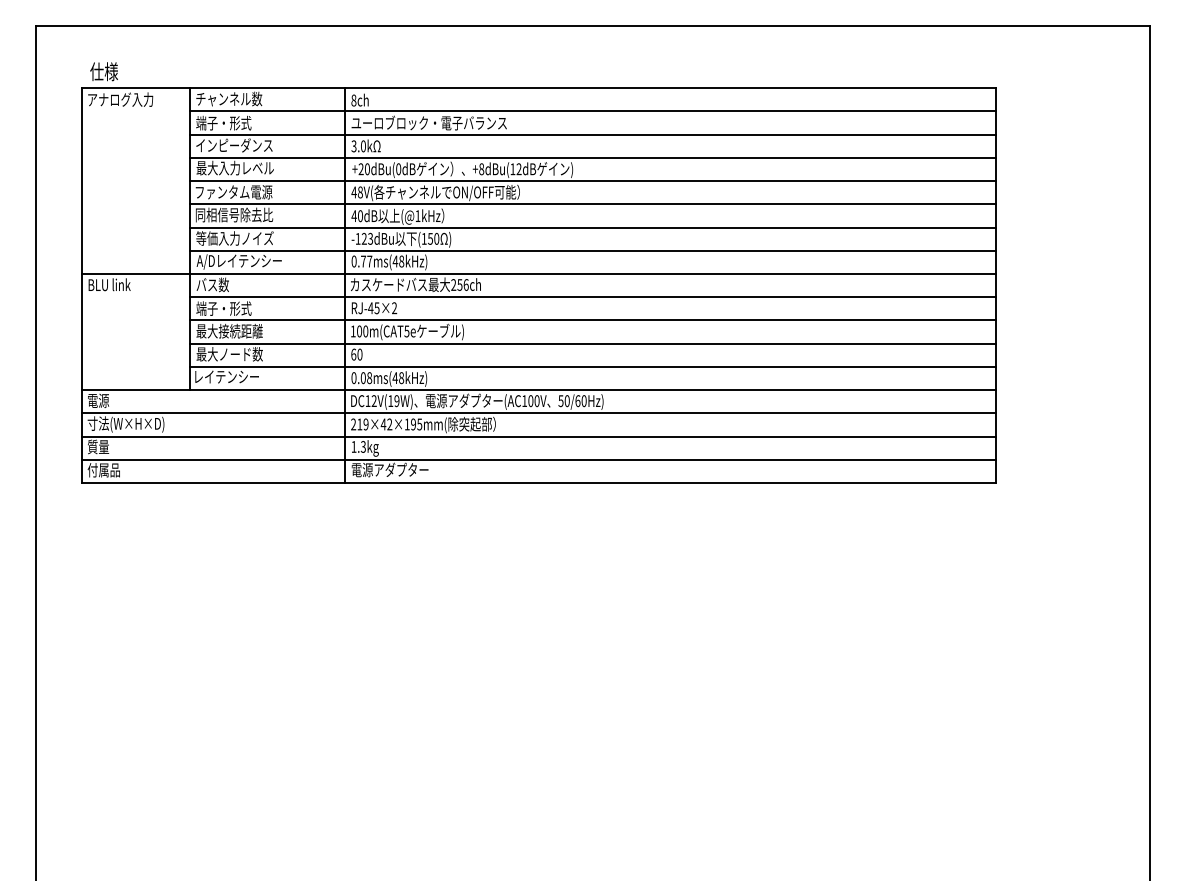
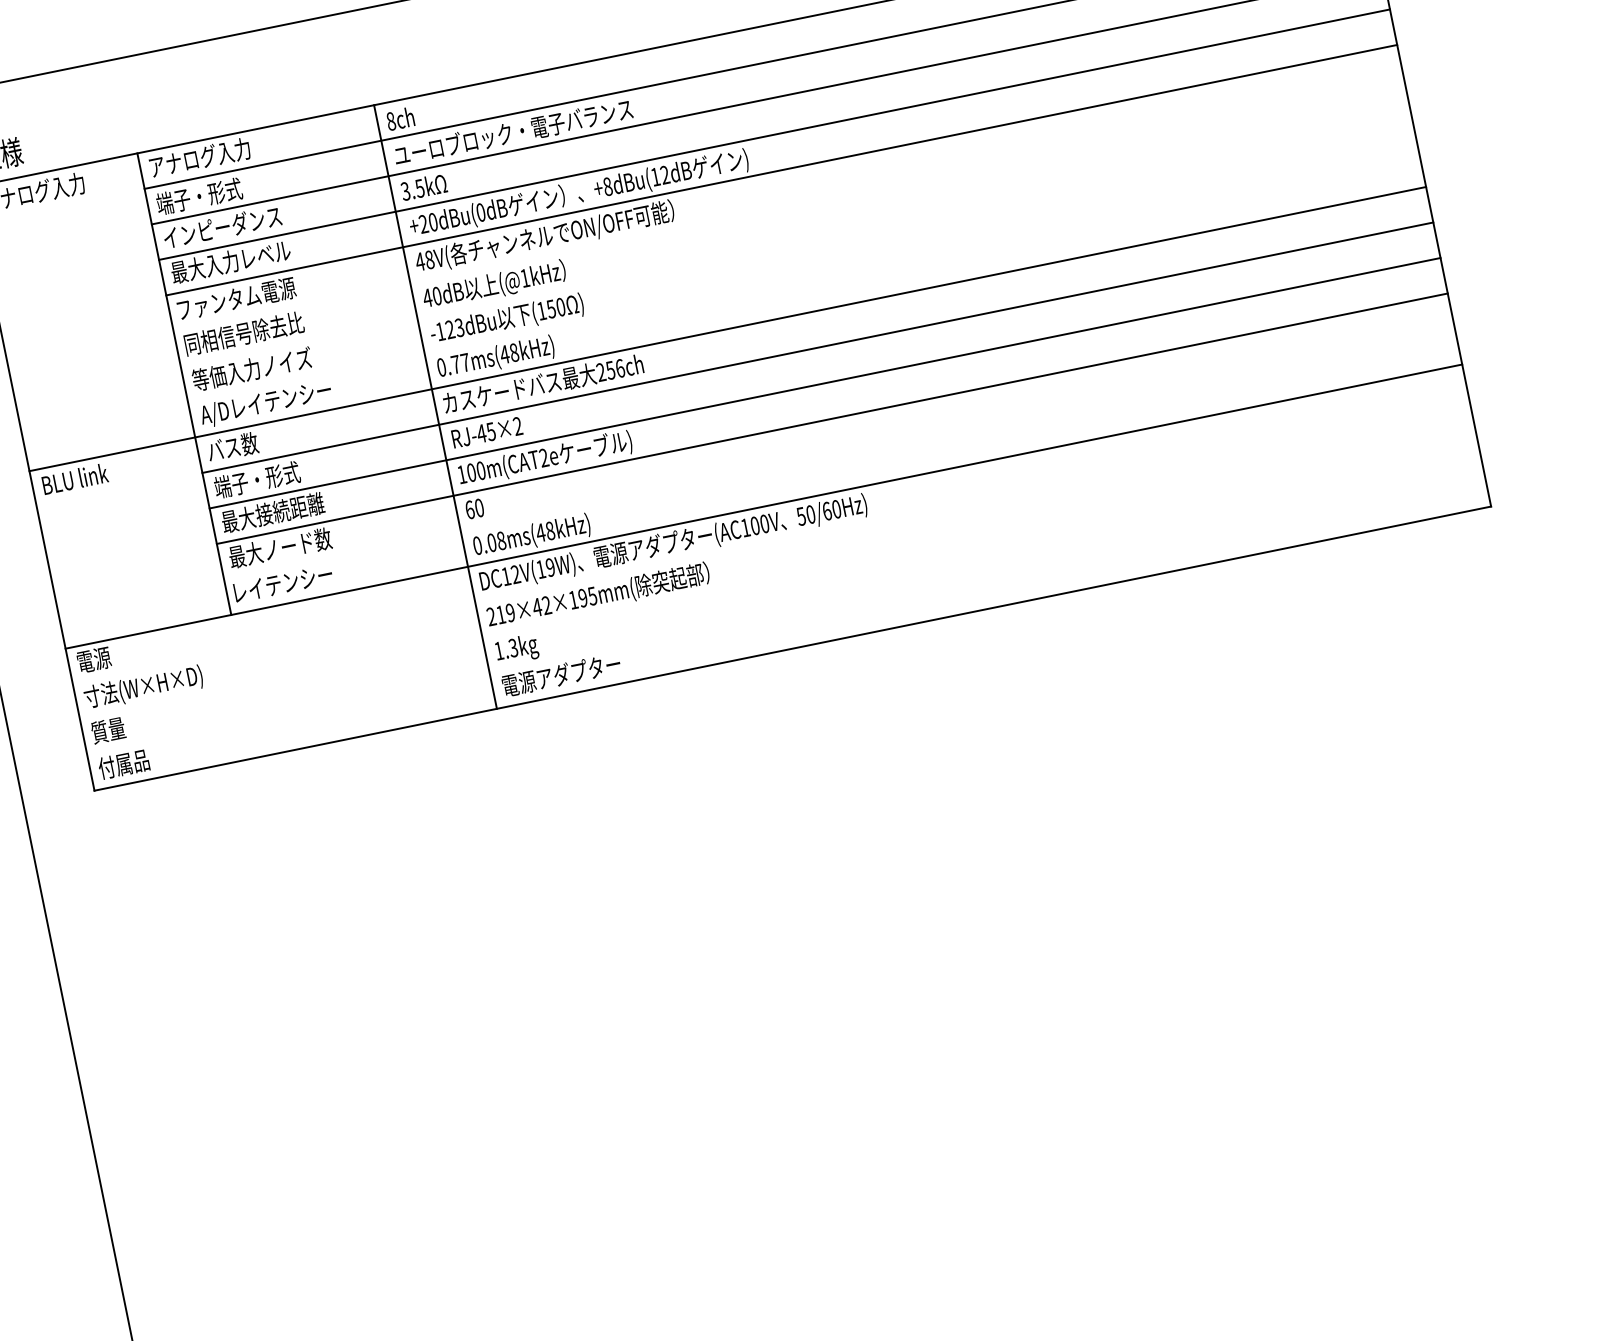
text: (229, 98) -> (200, 156), チャンネル数 -> アナログ入力
text: (362, 146) -> (418, 189), 3.0k -> 3.5k
line: (592, 204) -> (788, 206), removed
line: (592, 227) -> (795, 241), removed
line: (592, 250) -> (802, 276), removed
text: (406, 331) -> (543, 458), 100m(CAT5e -> 100m(CAT2e
line: (592, 366) -> (838, 453), removed
line: (538, 413) -> (770, 542), removed
line: (538, 436) -> (777, 577), removed
line: (538, 459) -> (785, 612), removed

